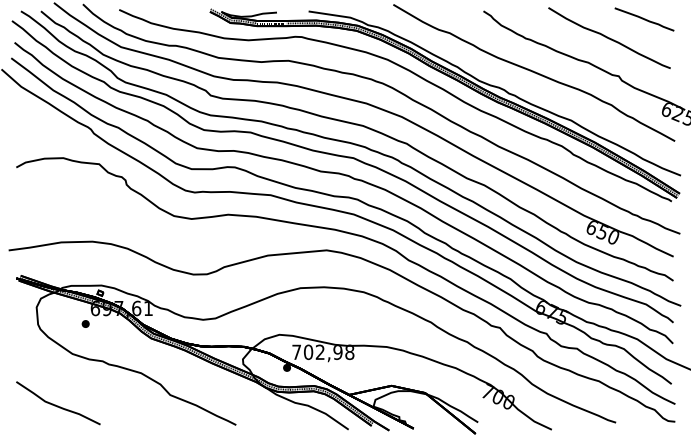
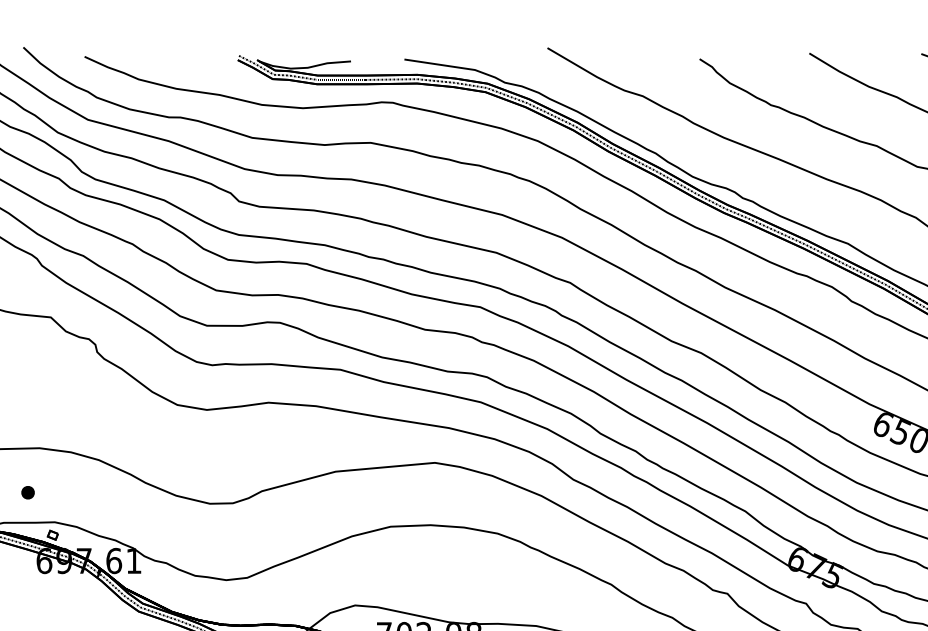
part: (85, 323) -> (27, 491), moved

